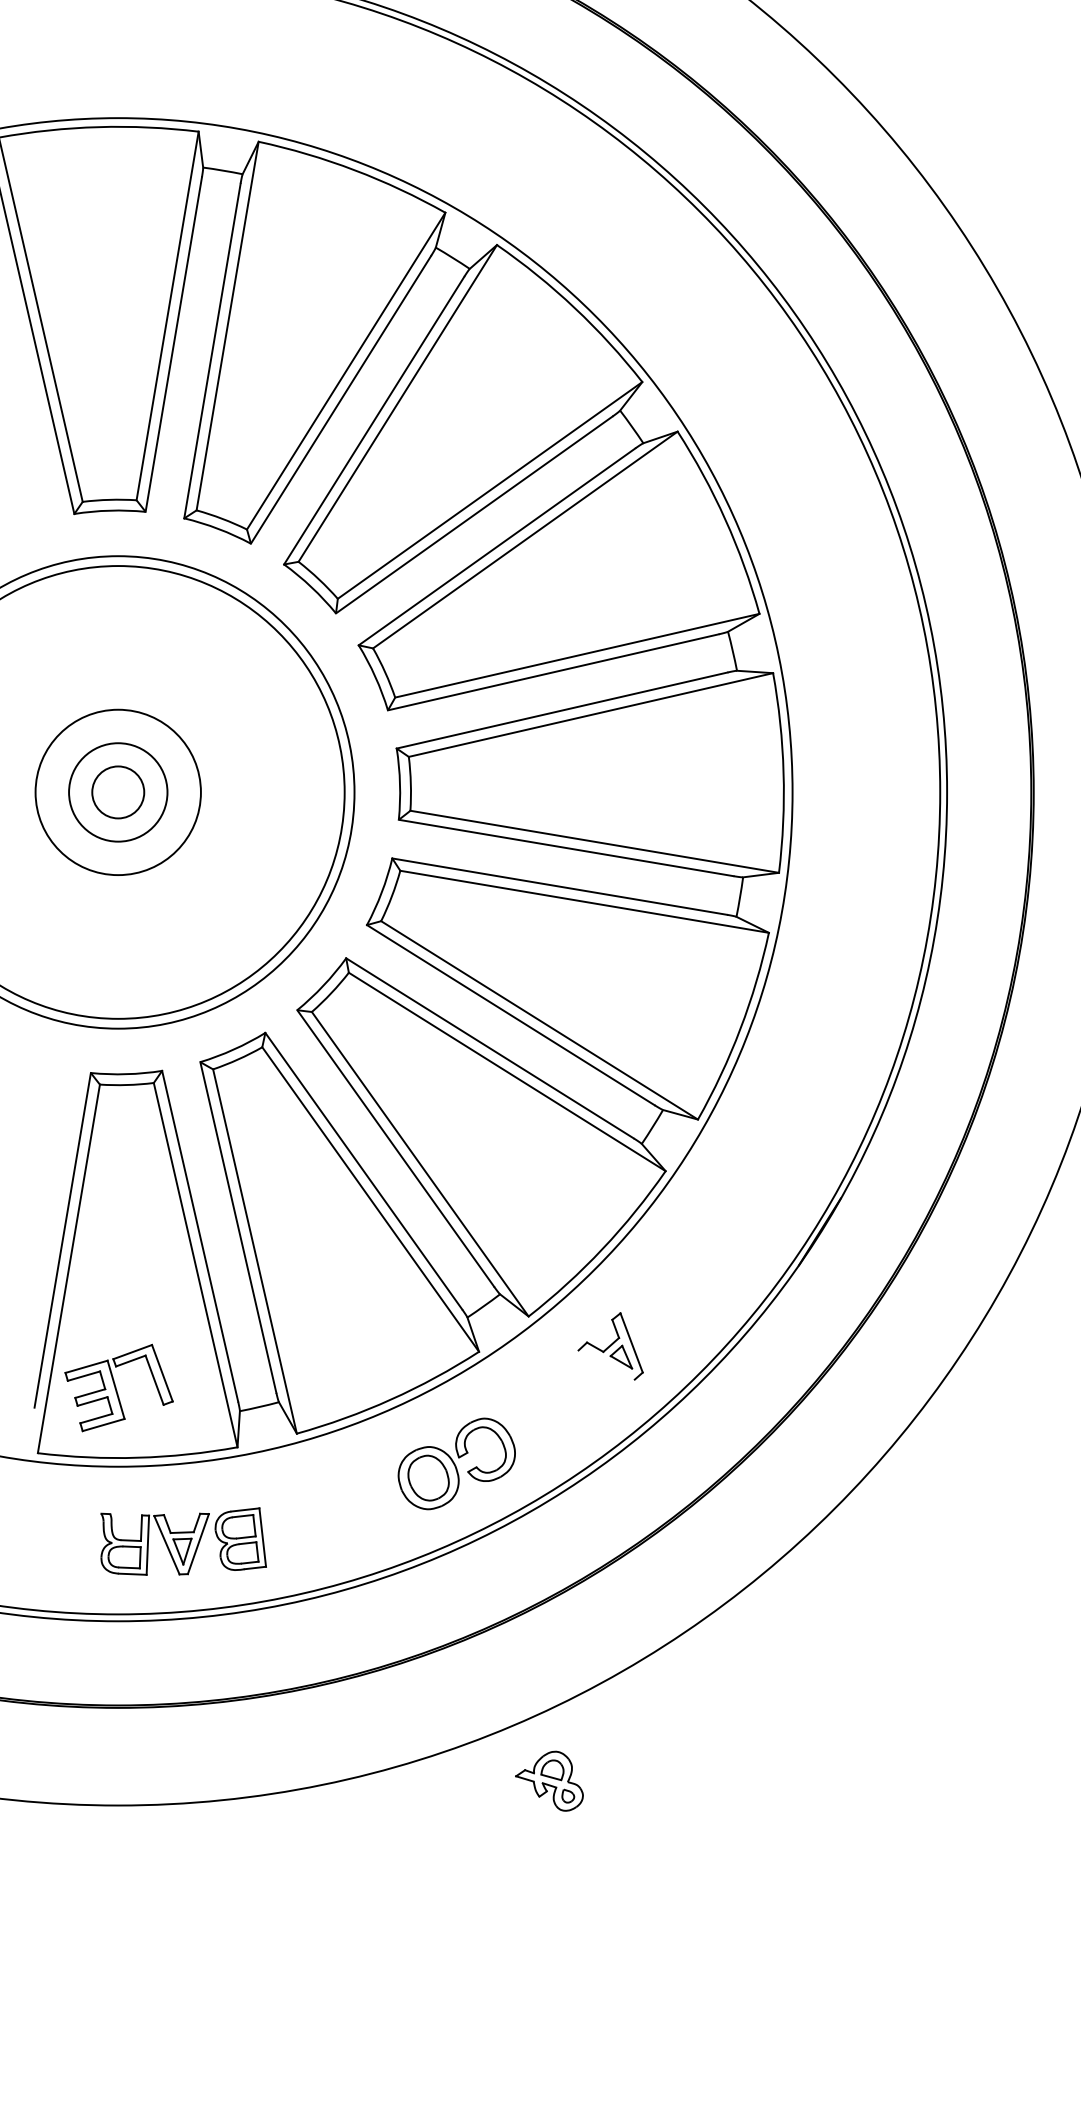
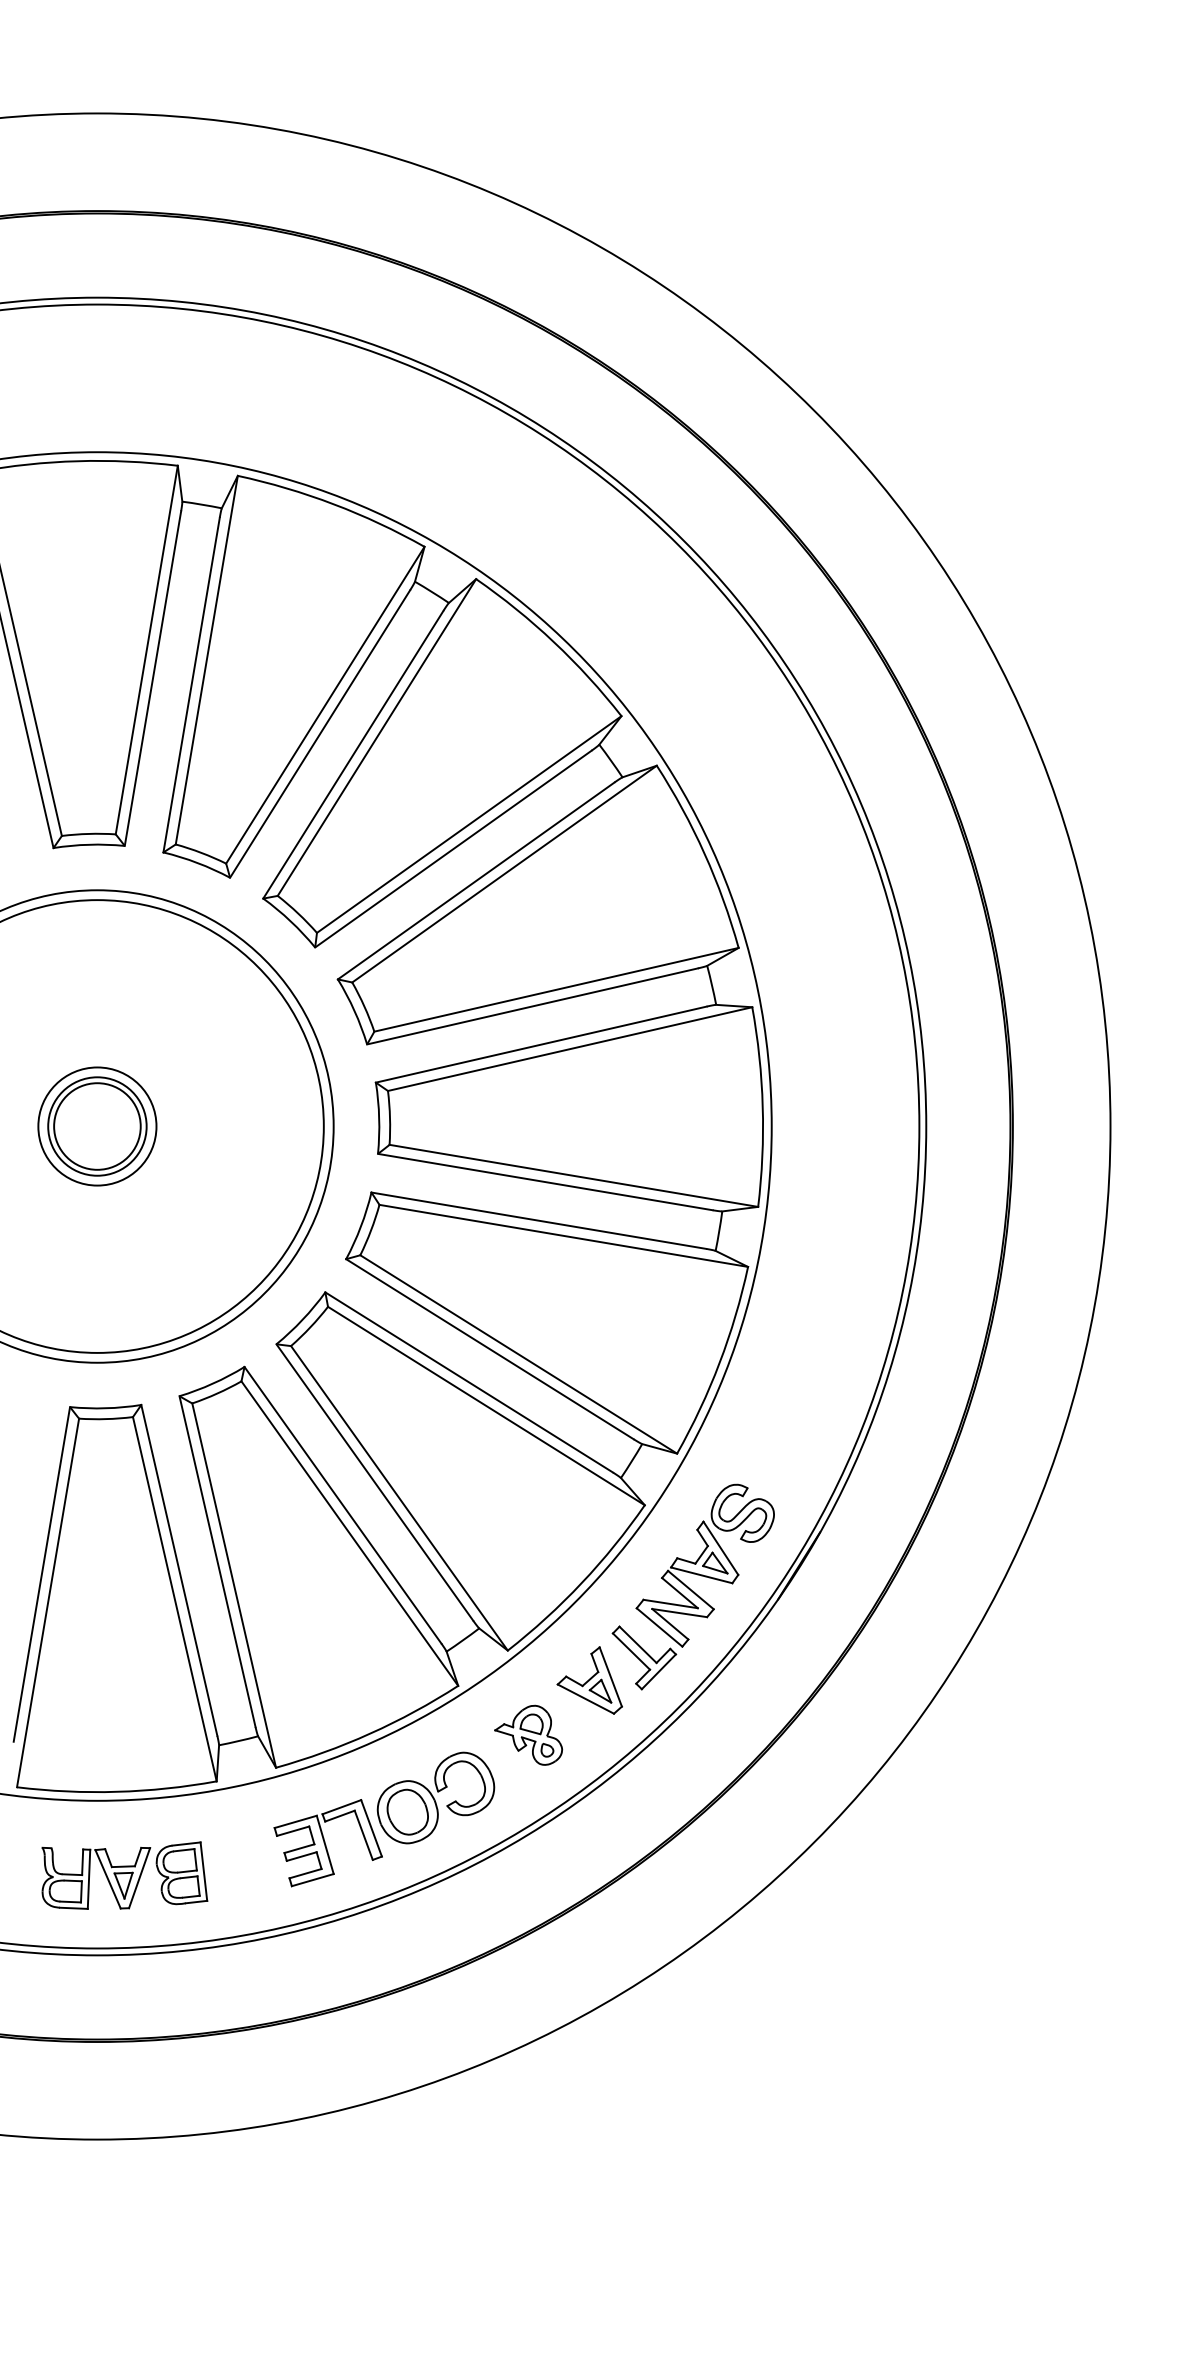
circle: (118, 792) -> (97, 1126), size x0.71
circle: (118, 792) -> (97, 1126), size x1.67
part: (713, 1252) -> (692, 1586), added
line: (606, 1364) -> (585, 1698), added
part: (118, 1388) -> (327, 1843), moved
part: (183, 1541) -> (124, 1875), moved
part: (549, 1780) -> (528, 1734), moved

